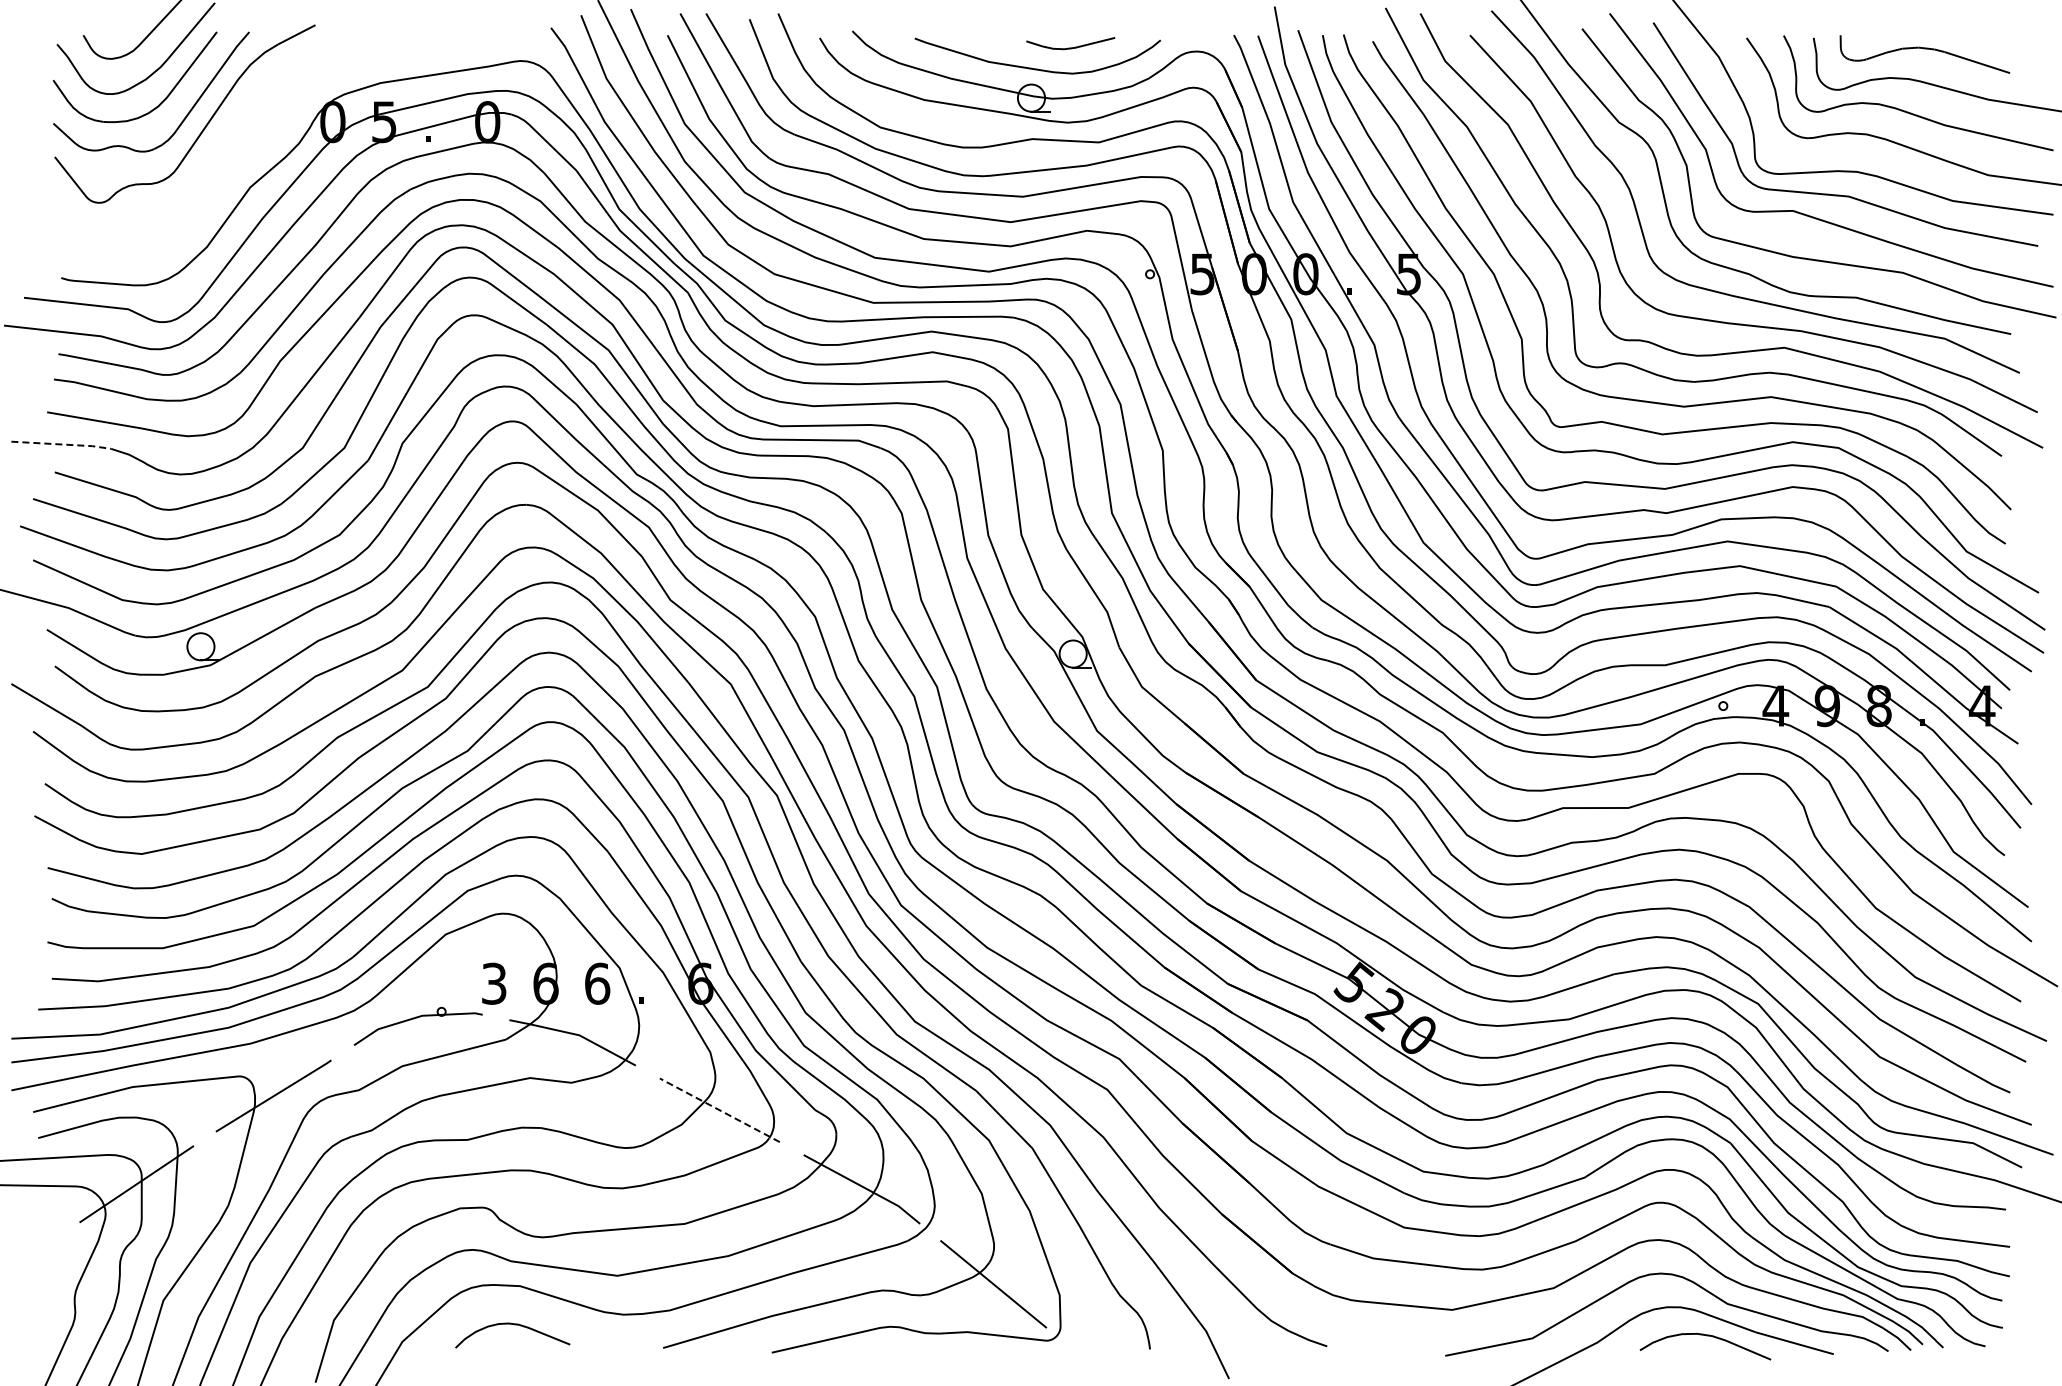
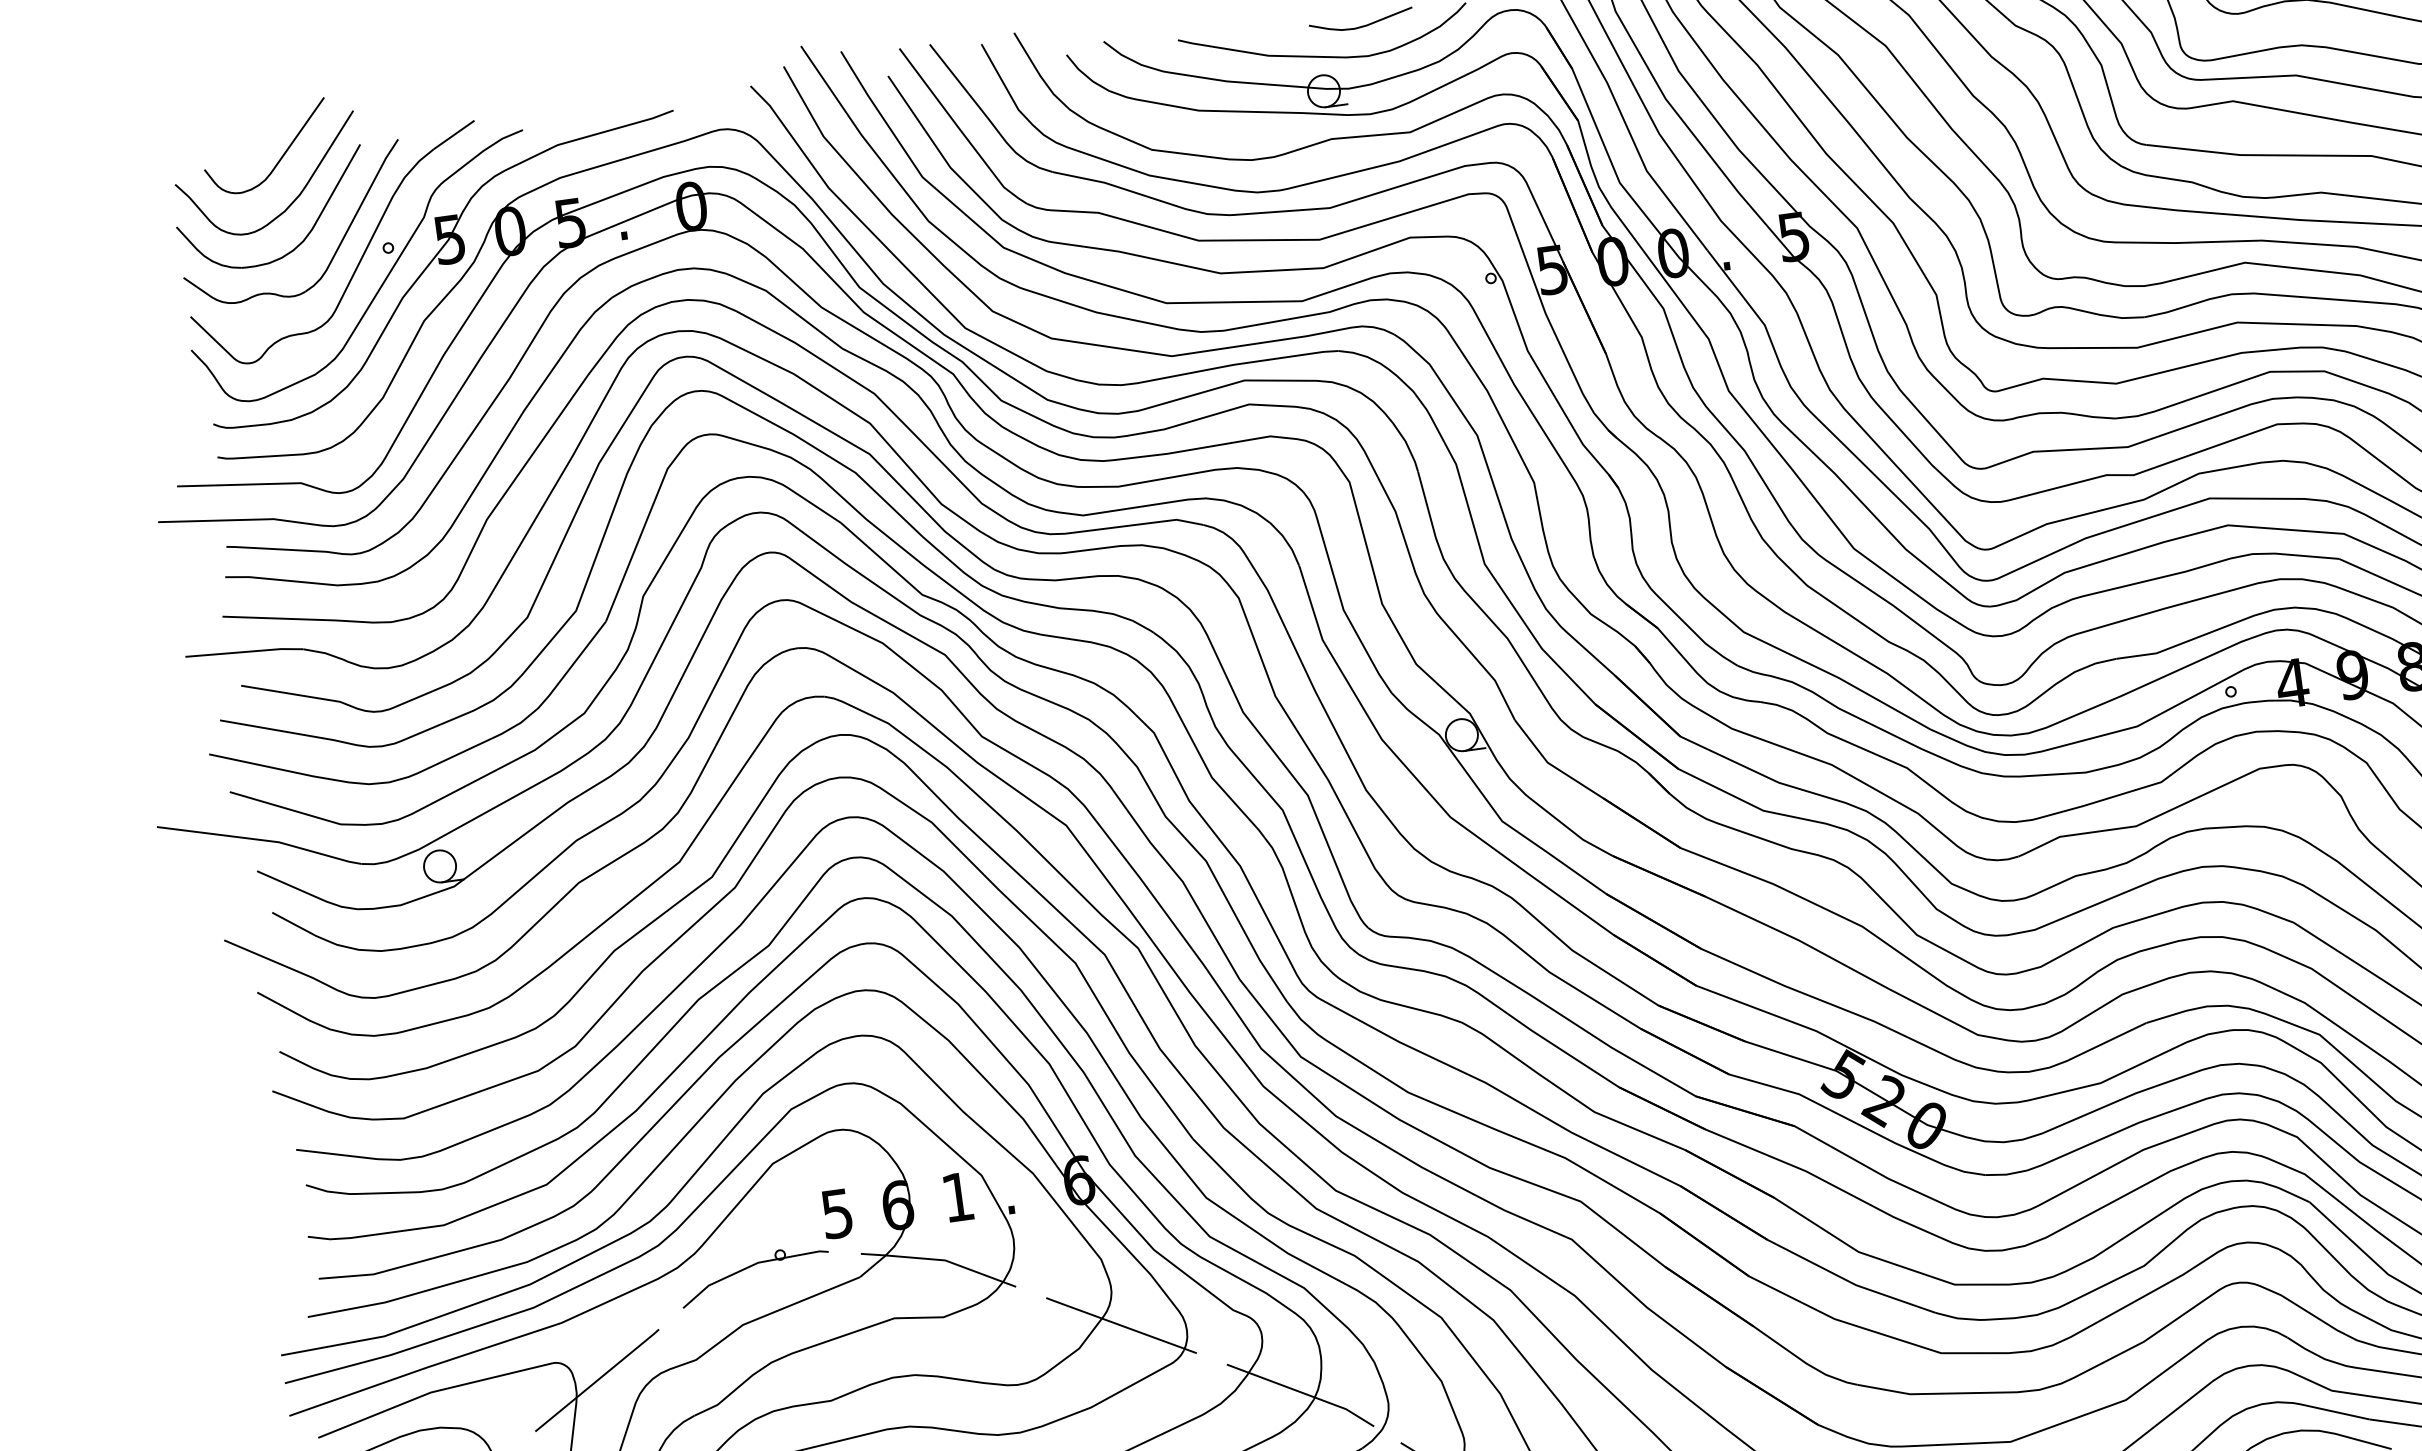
part: (267, 146) -> (437, 270), added
line: (61, 444) -> (244, 652), dashed -> solid
text: (494, 983) -> (837, 1213), 3 -> 5
text: (597, 983) -> (958, 1196), 6 -> 1
line: (719, 1110) -> (1121, 1325), dashed -> solid

